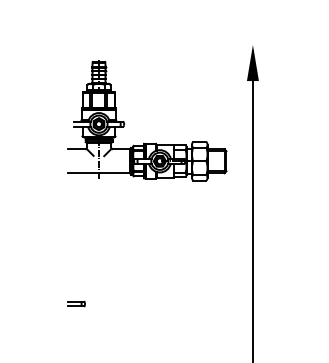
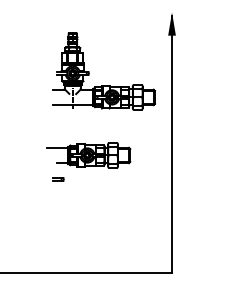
part: (124, 121) -> (89, 71), moved
part: (123, 266) -> (88, 155), added

